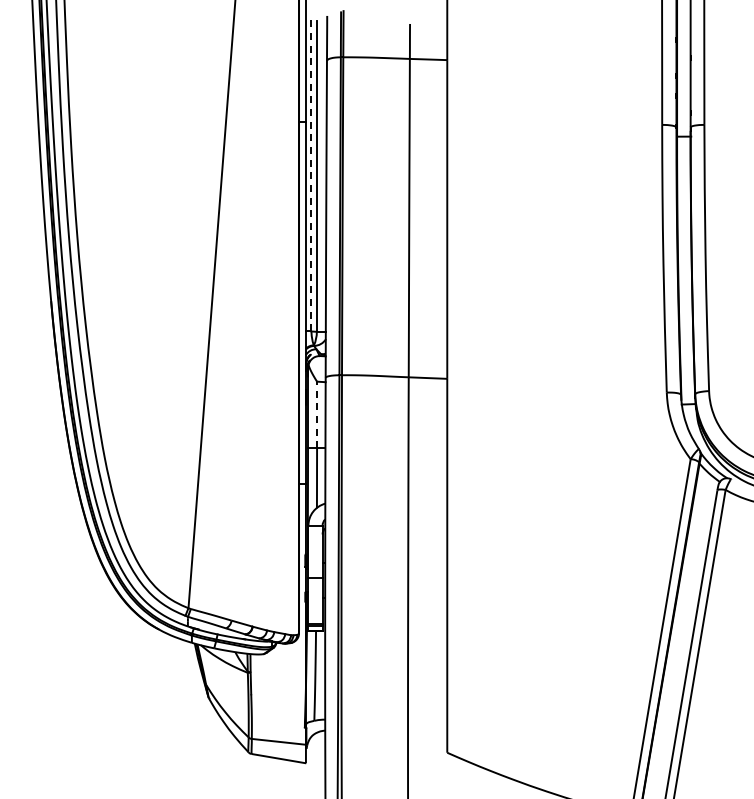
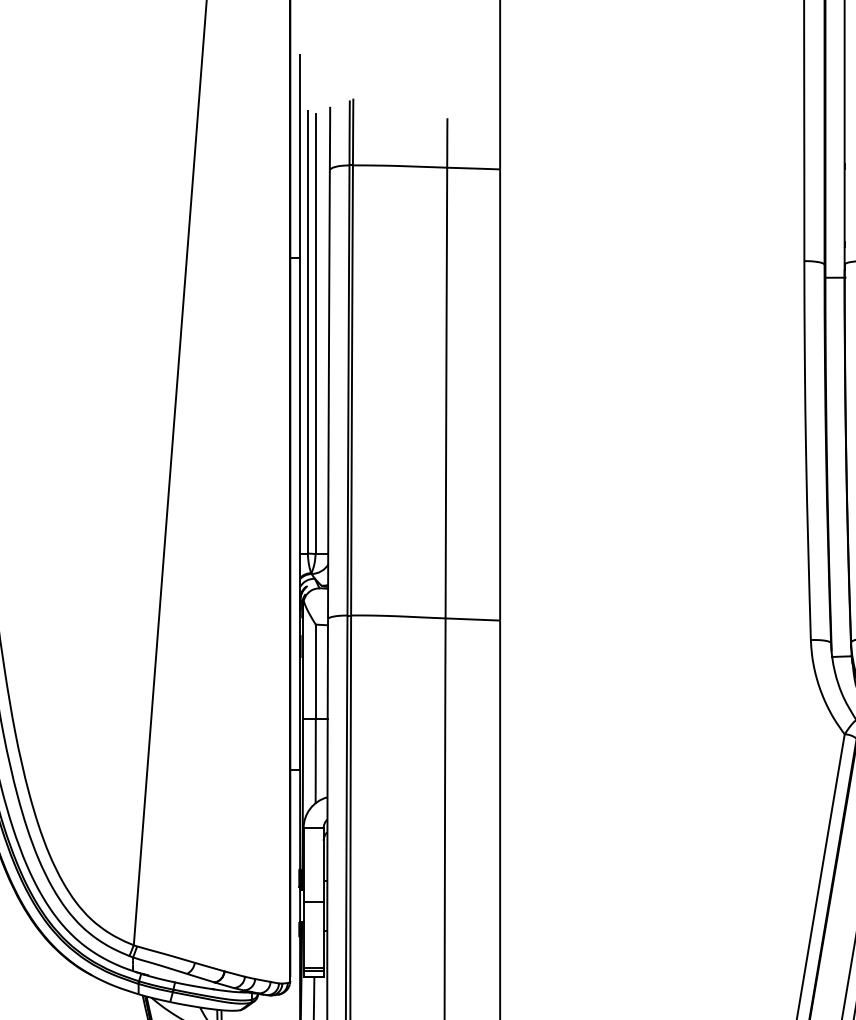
line: (311, 174) -> (307, 331), dashed -> solid
line: (317, 414) -> (316, 671), dashed -> solid

